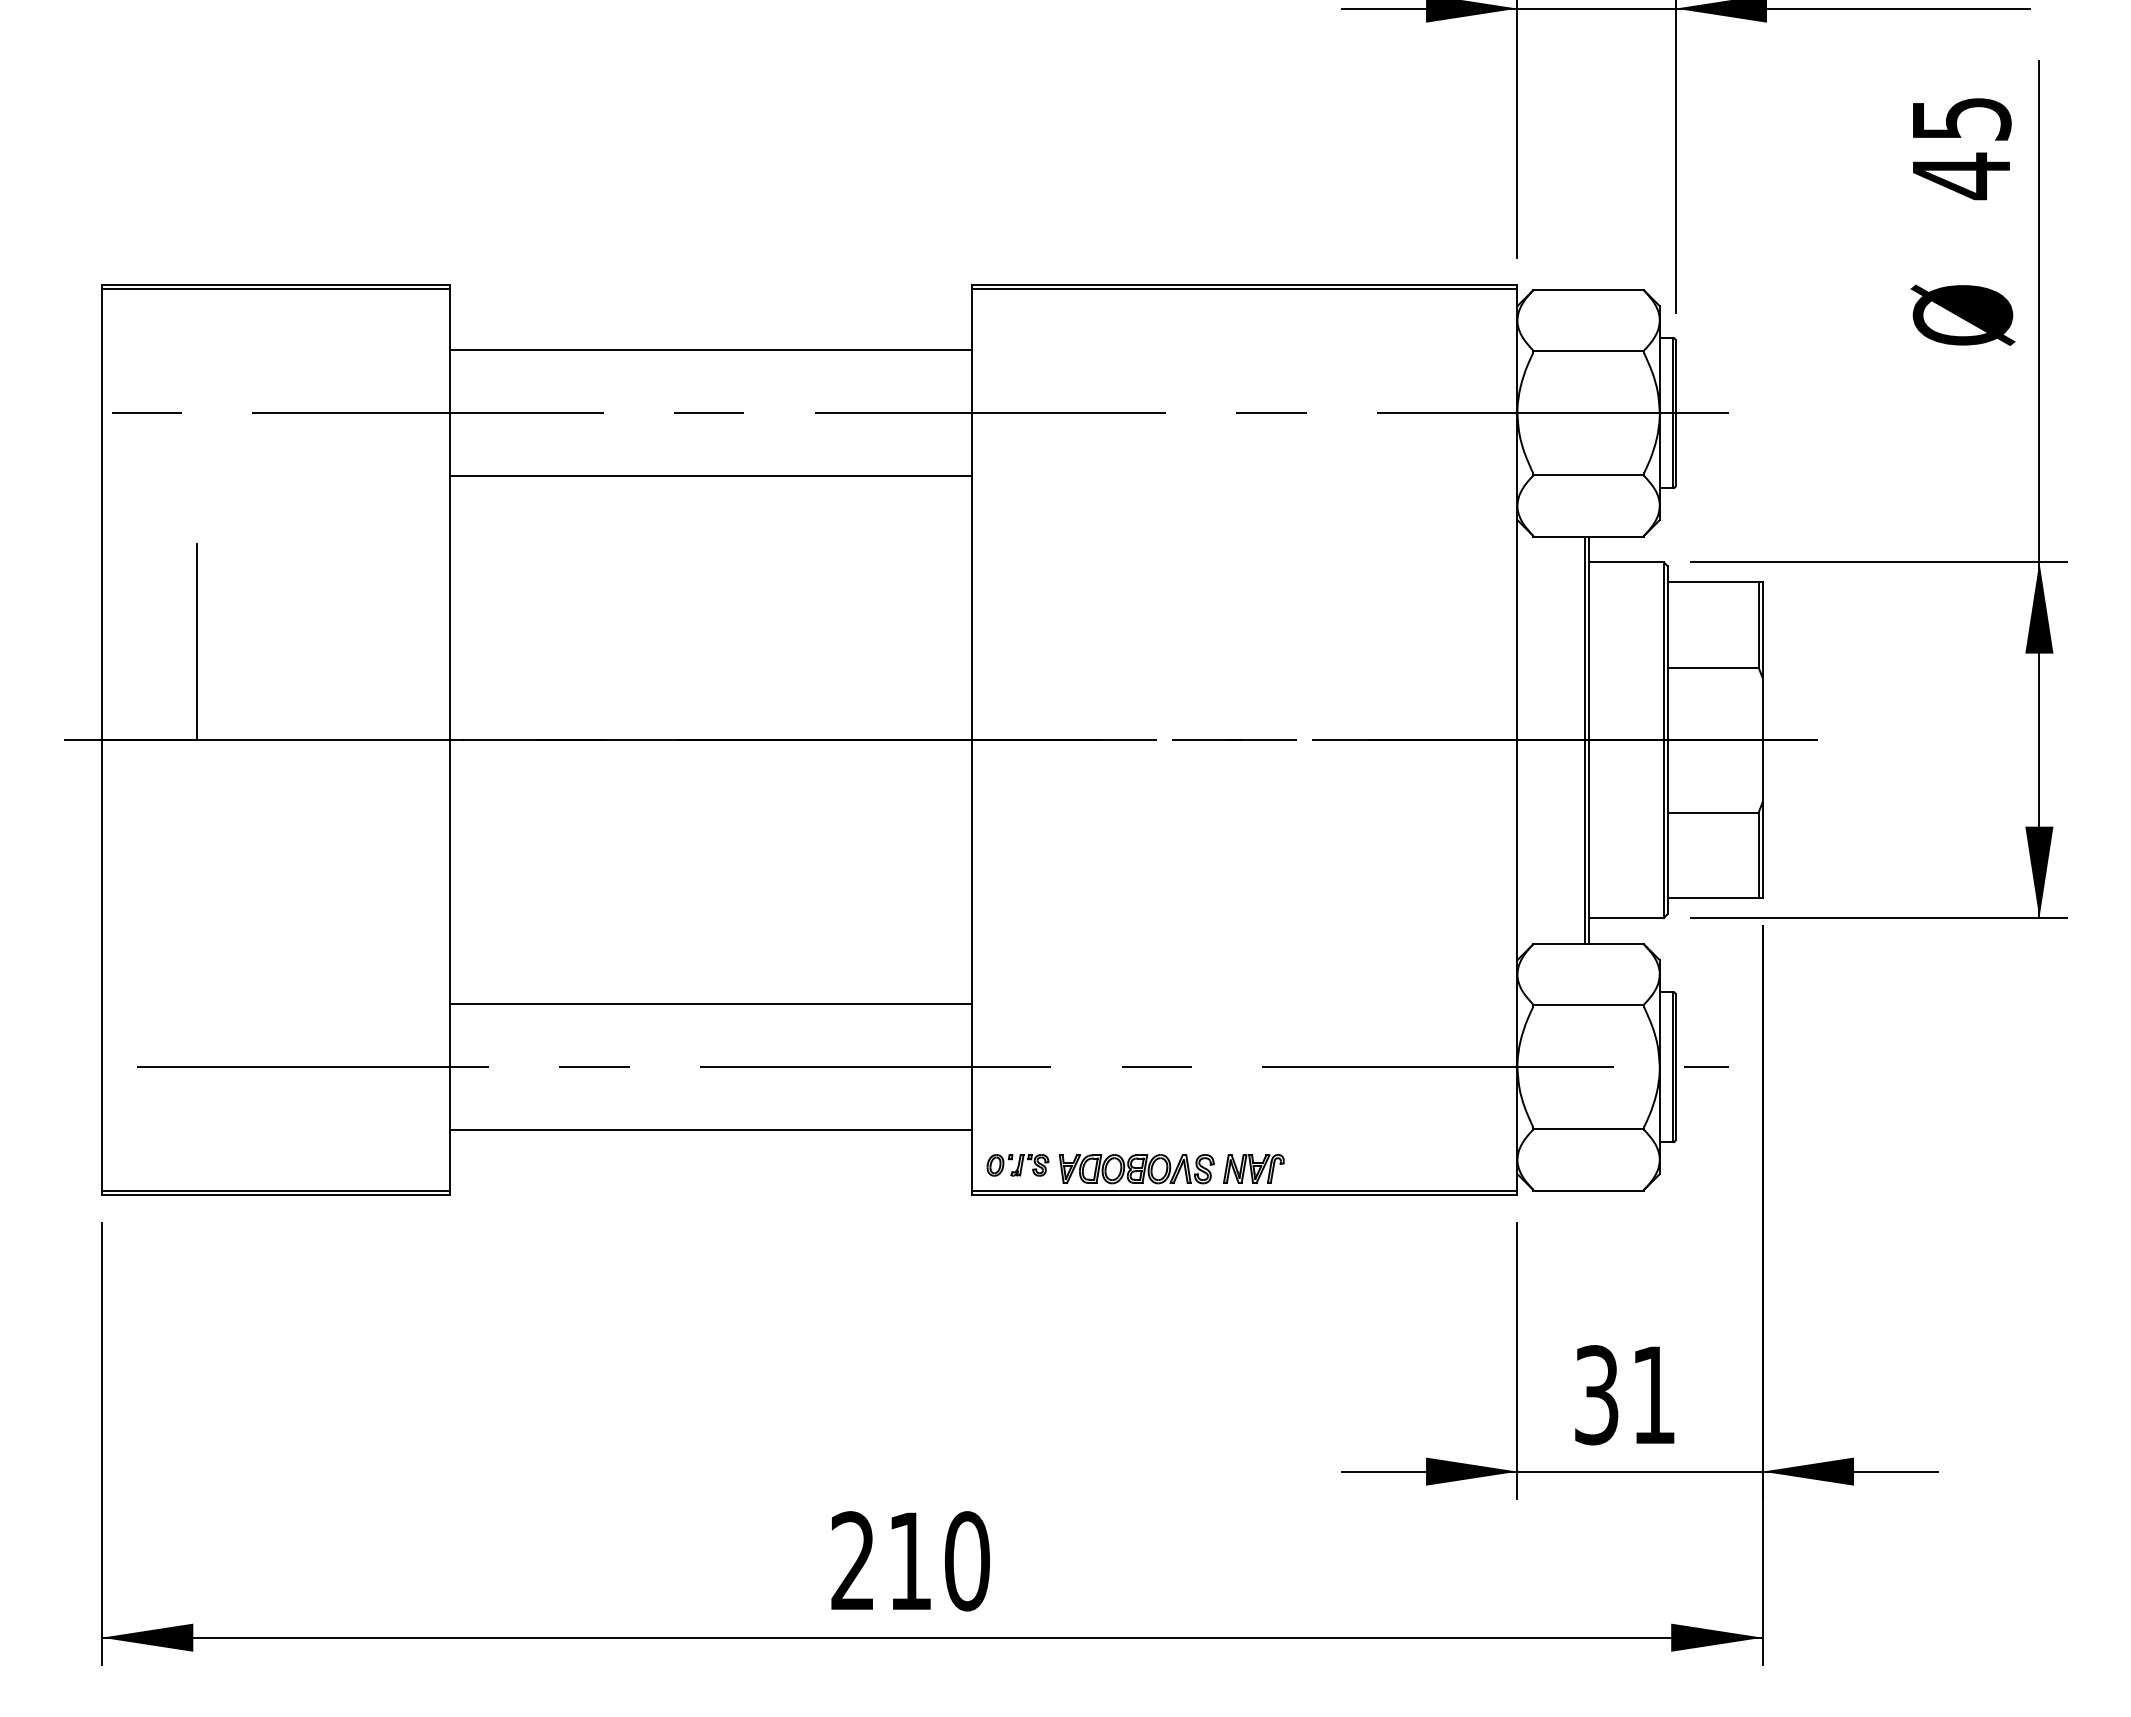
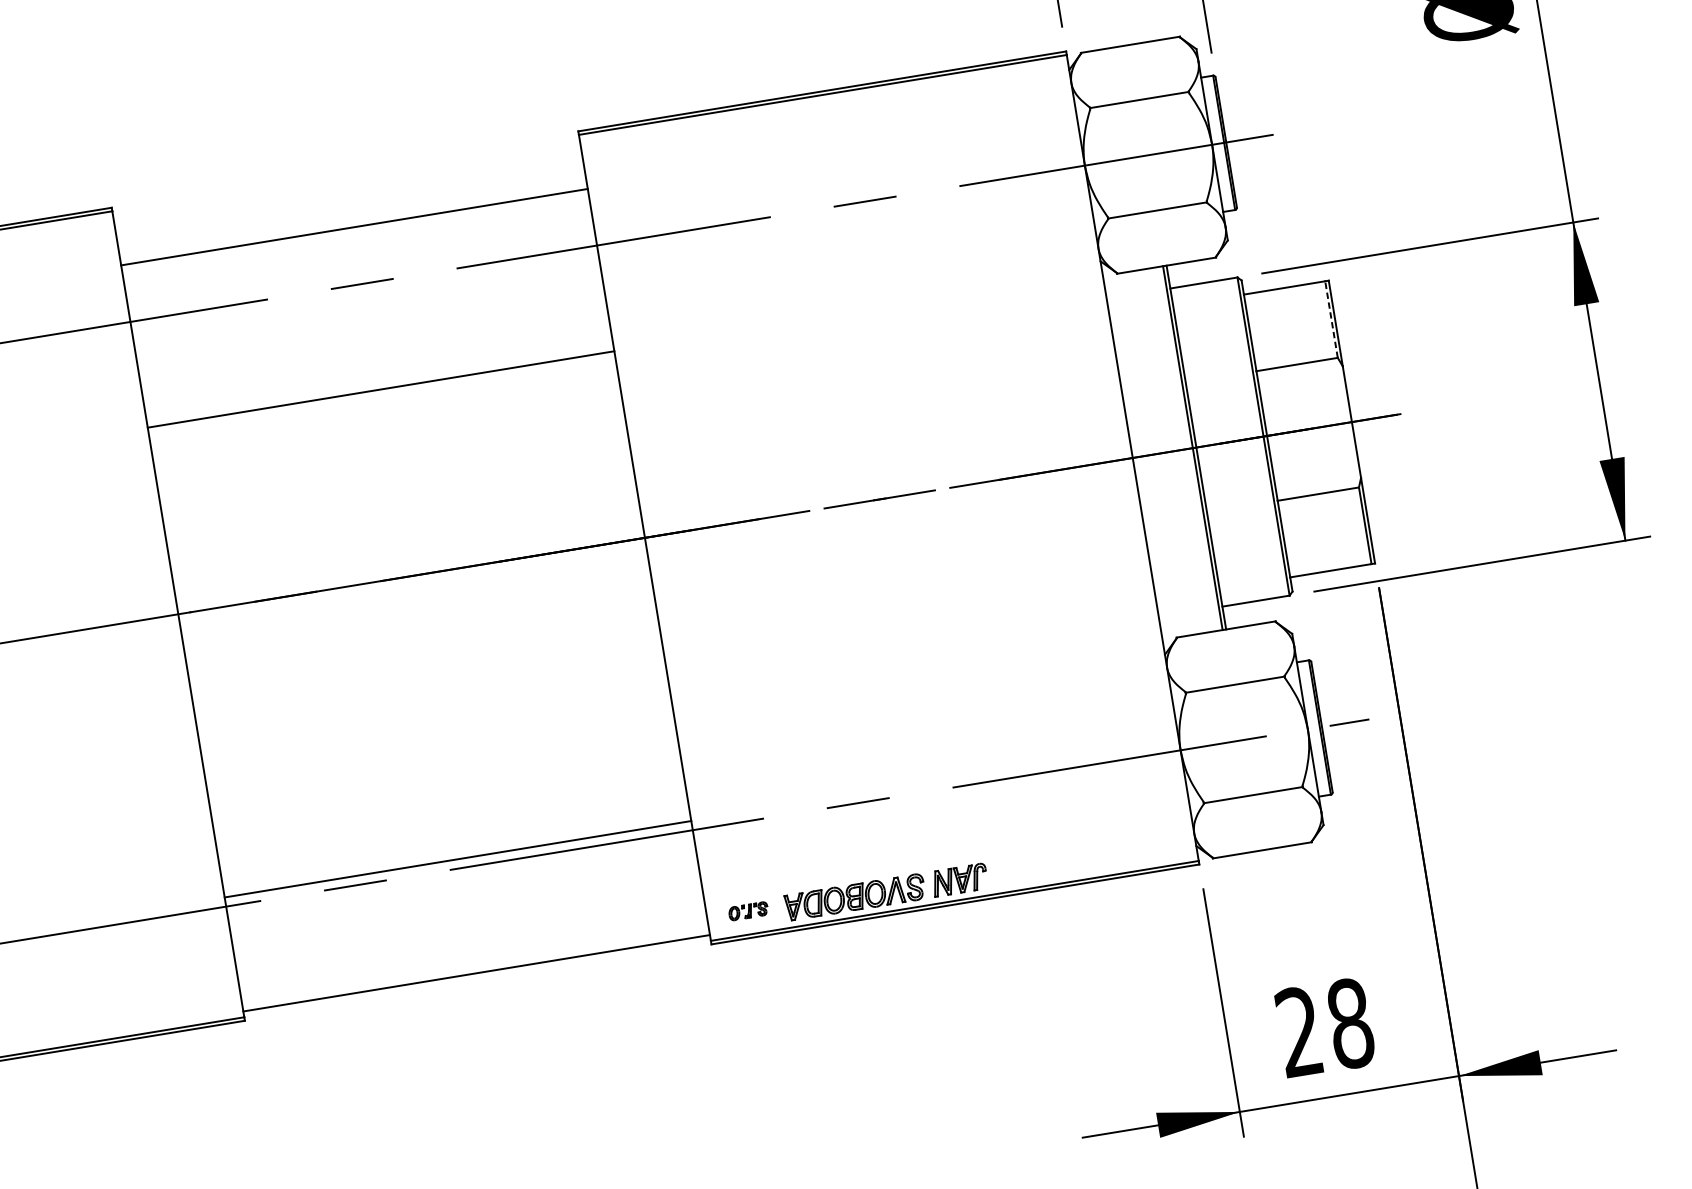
line: (710, 476) -> (380, 389), moved
line: (1758, 624) -> (1331, 319), solid -> dashed
line: (710, 1003) -> (457, 858), moved
line: (710, 1130) -> (476, 973), moved
part: (1017, 1165) -> (748, 911), size x0.7
text: (1625, 1395) -> (1325, 1028), 31 -> 28

